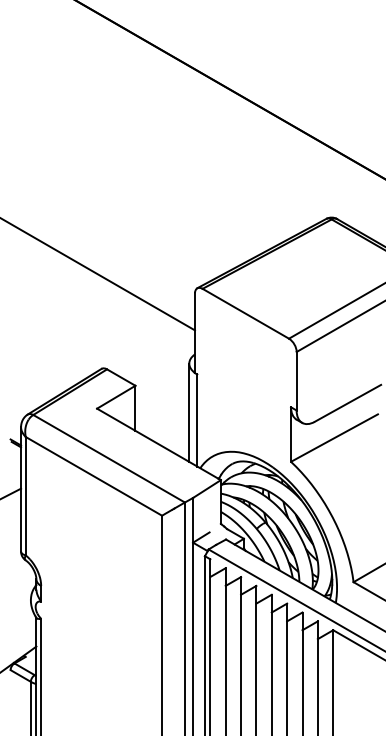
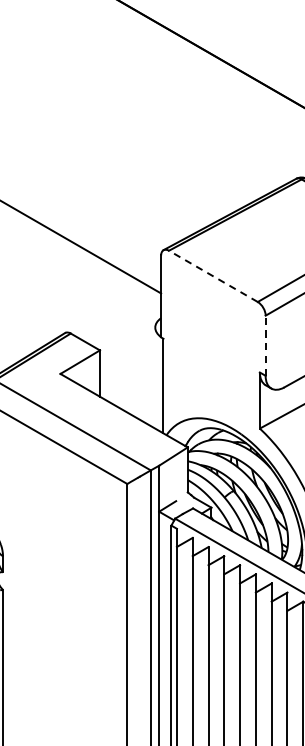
line: (245, 313) -> (213, 276), solid -> dashed
line: (296, 380) -> (265, 344), solid -> dashed
line: (189, 412) -> (155, 377), removed

